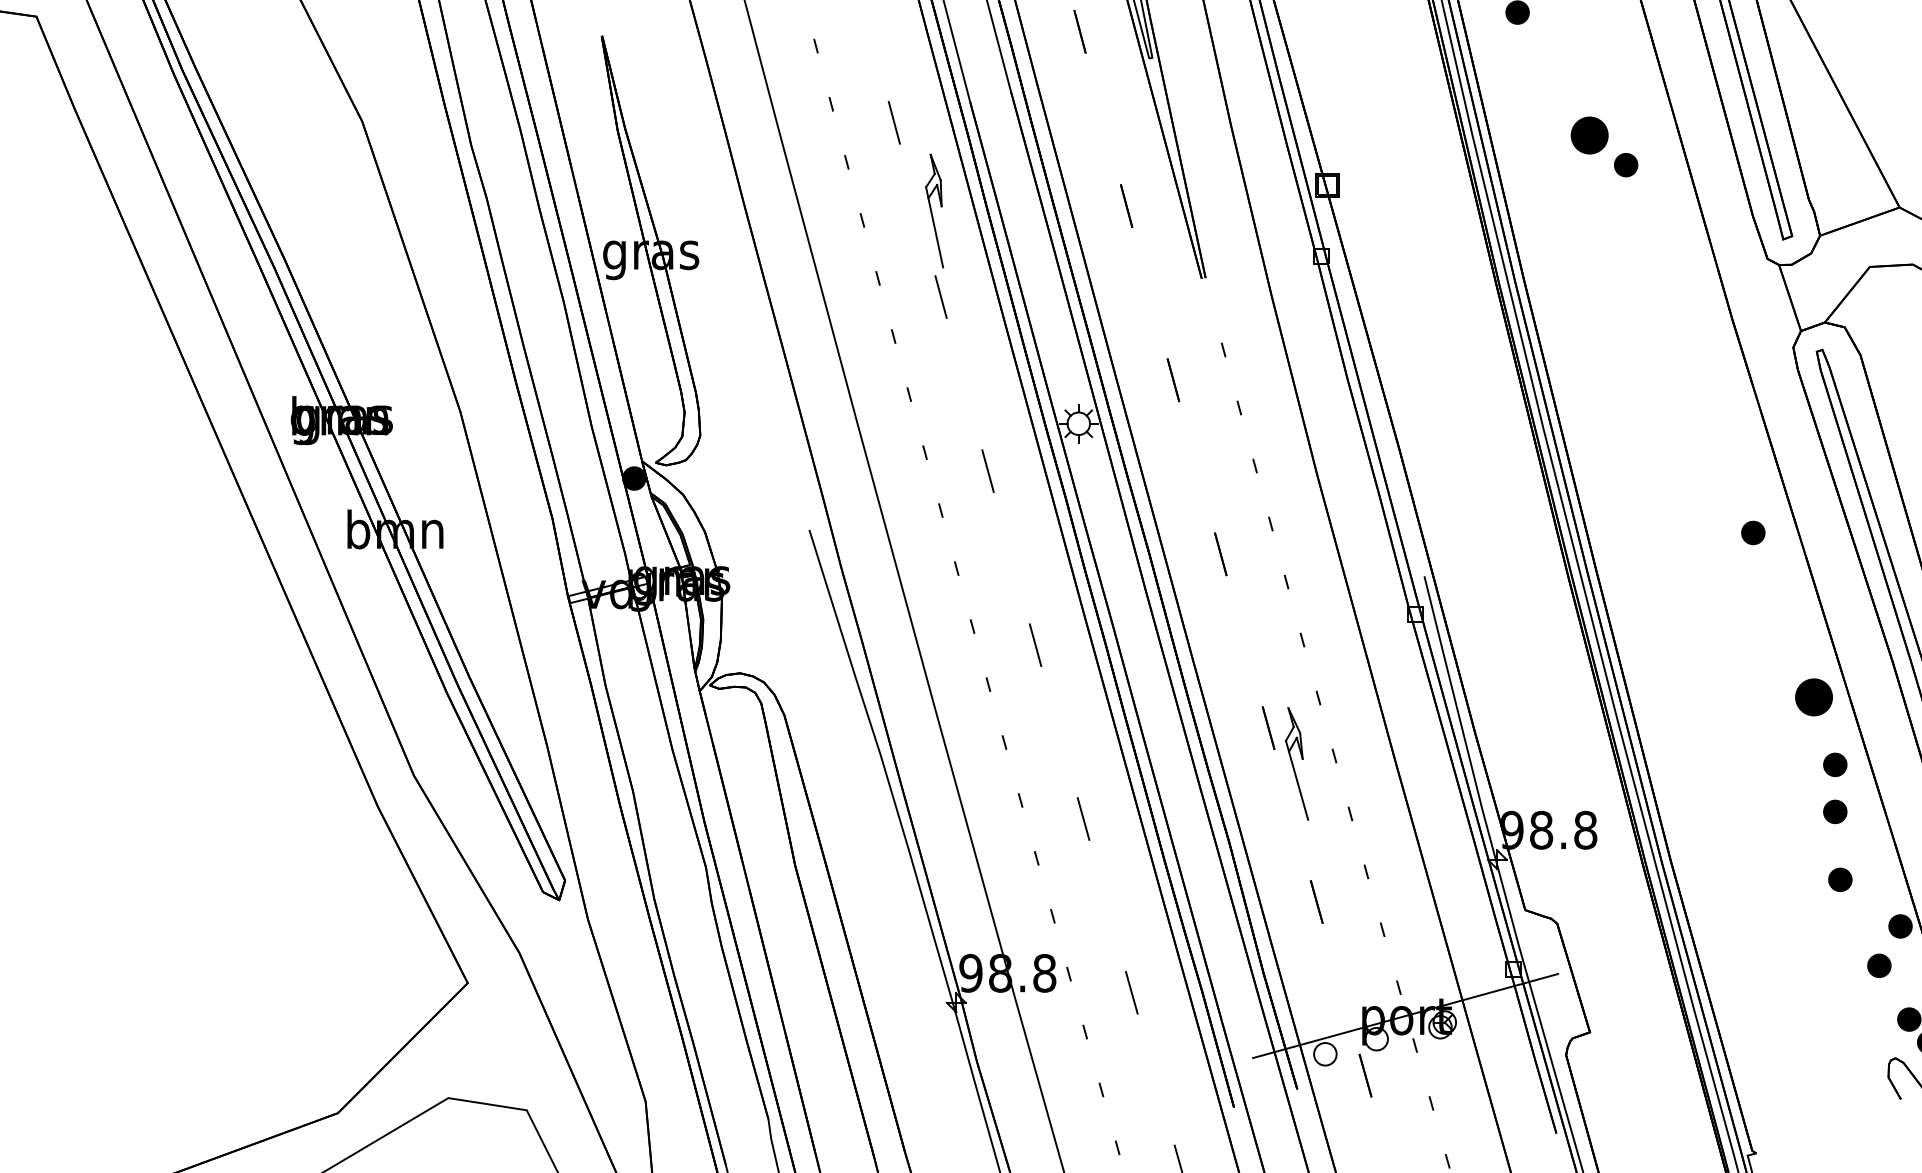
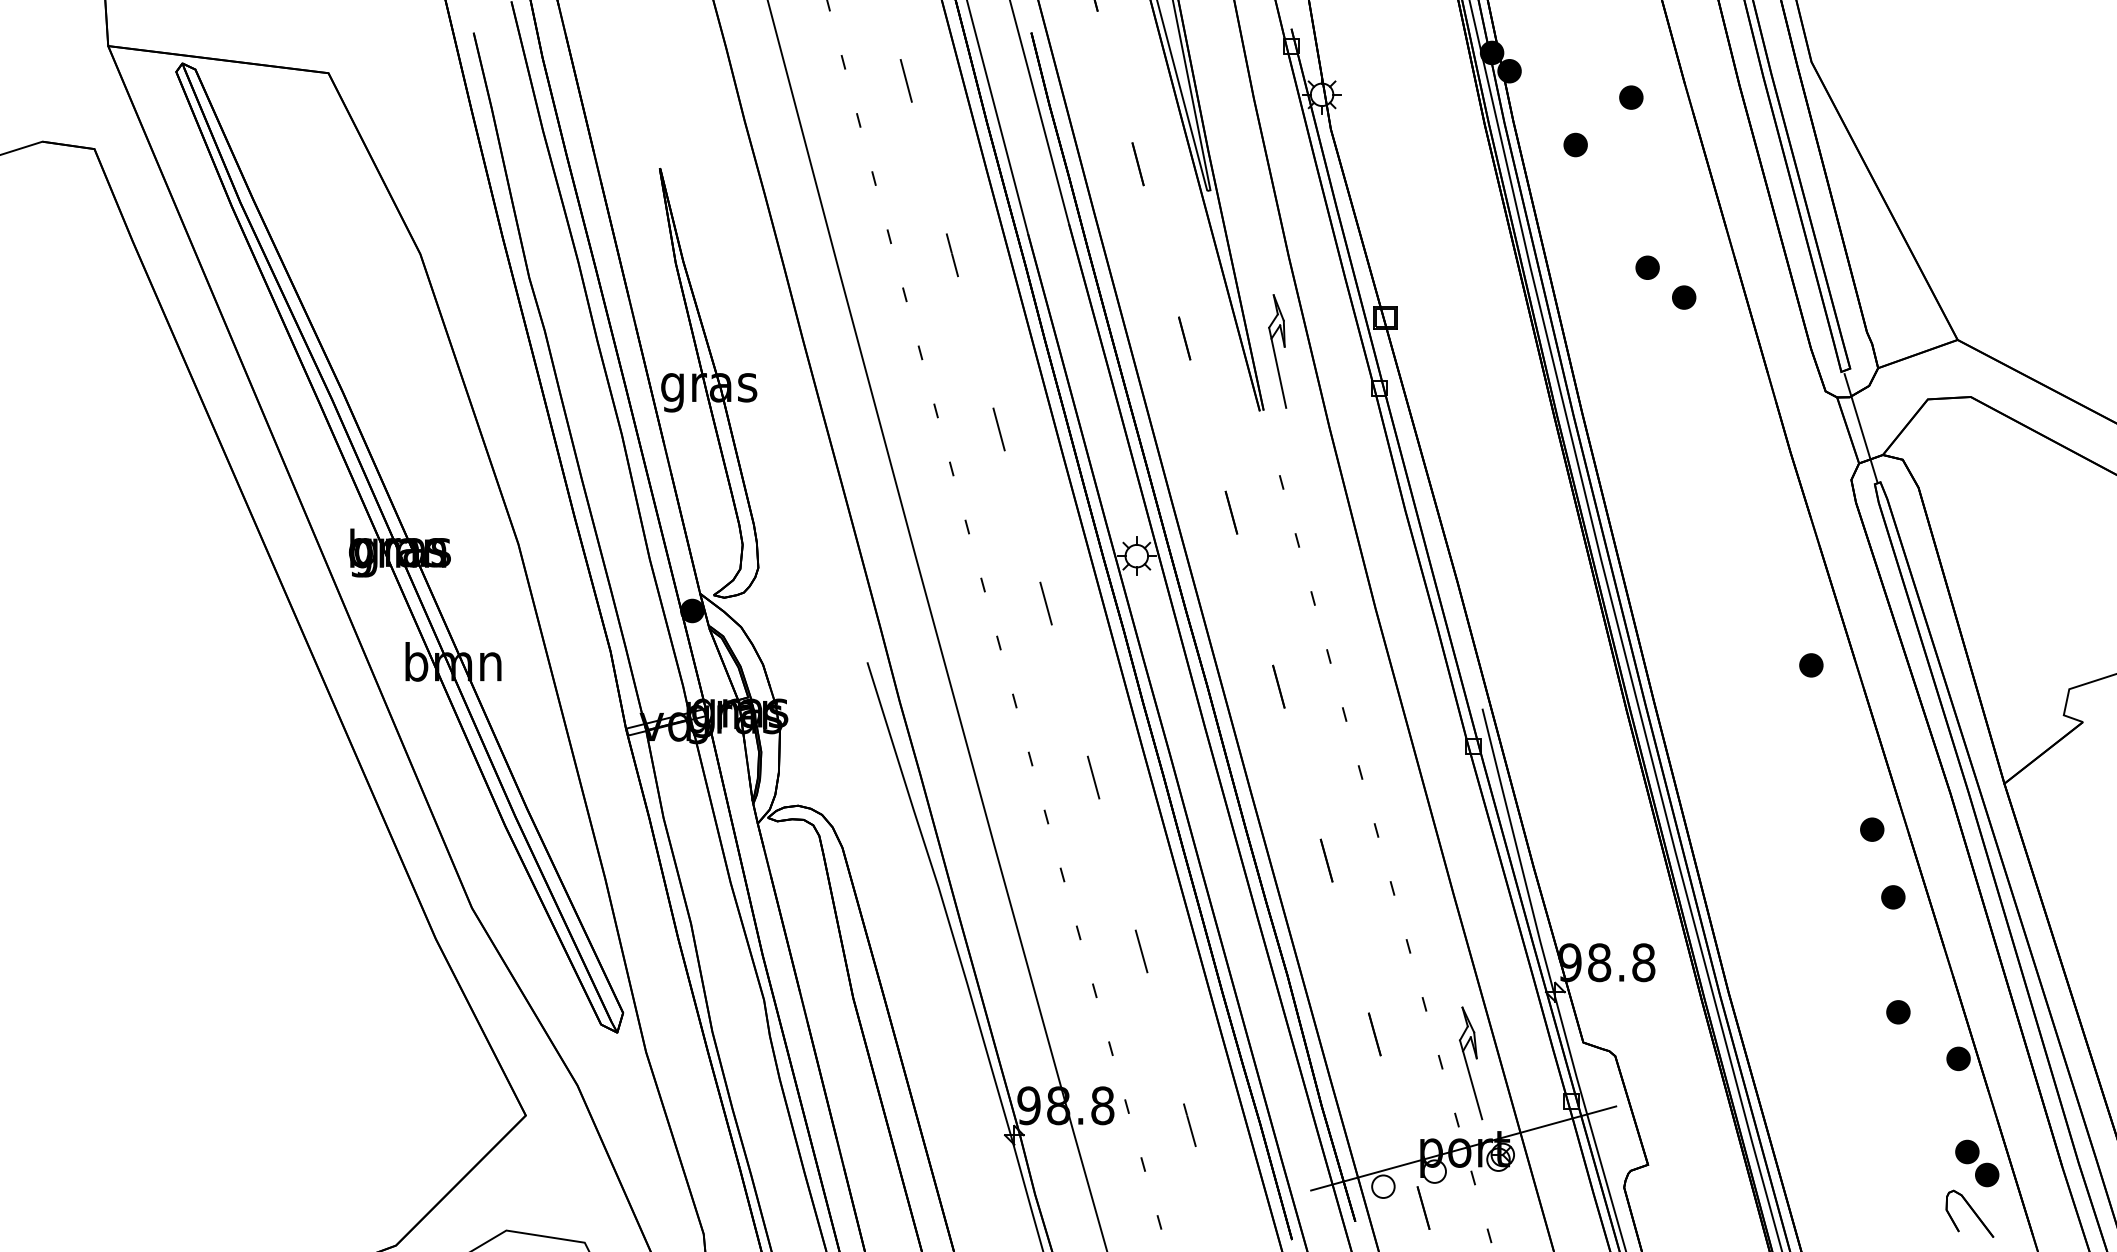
part: (1589, 135) -> (1647, 267), size x0.62
part: (934, 211) -> (1277, 351), moved
line: (1802, 296) -> (1860, 428), added
part: (1814, 697) -> (1872, 829), size x0.62
part: (1297, 764) -> (1471, 1063), moved
part: (1835, 812) -> (1893, 944), removed
part: (1879, 966) -> (1937, 1098), removed

